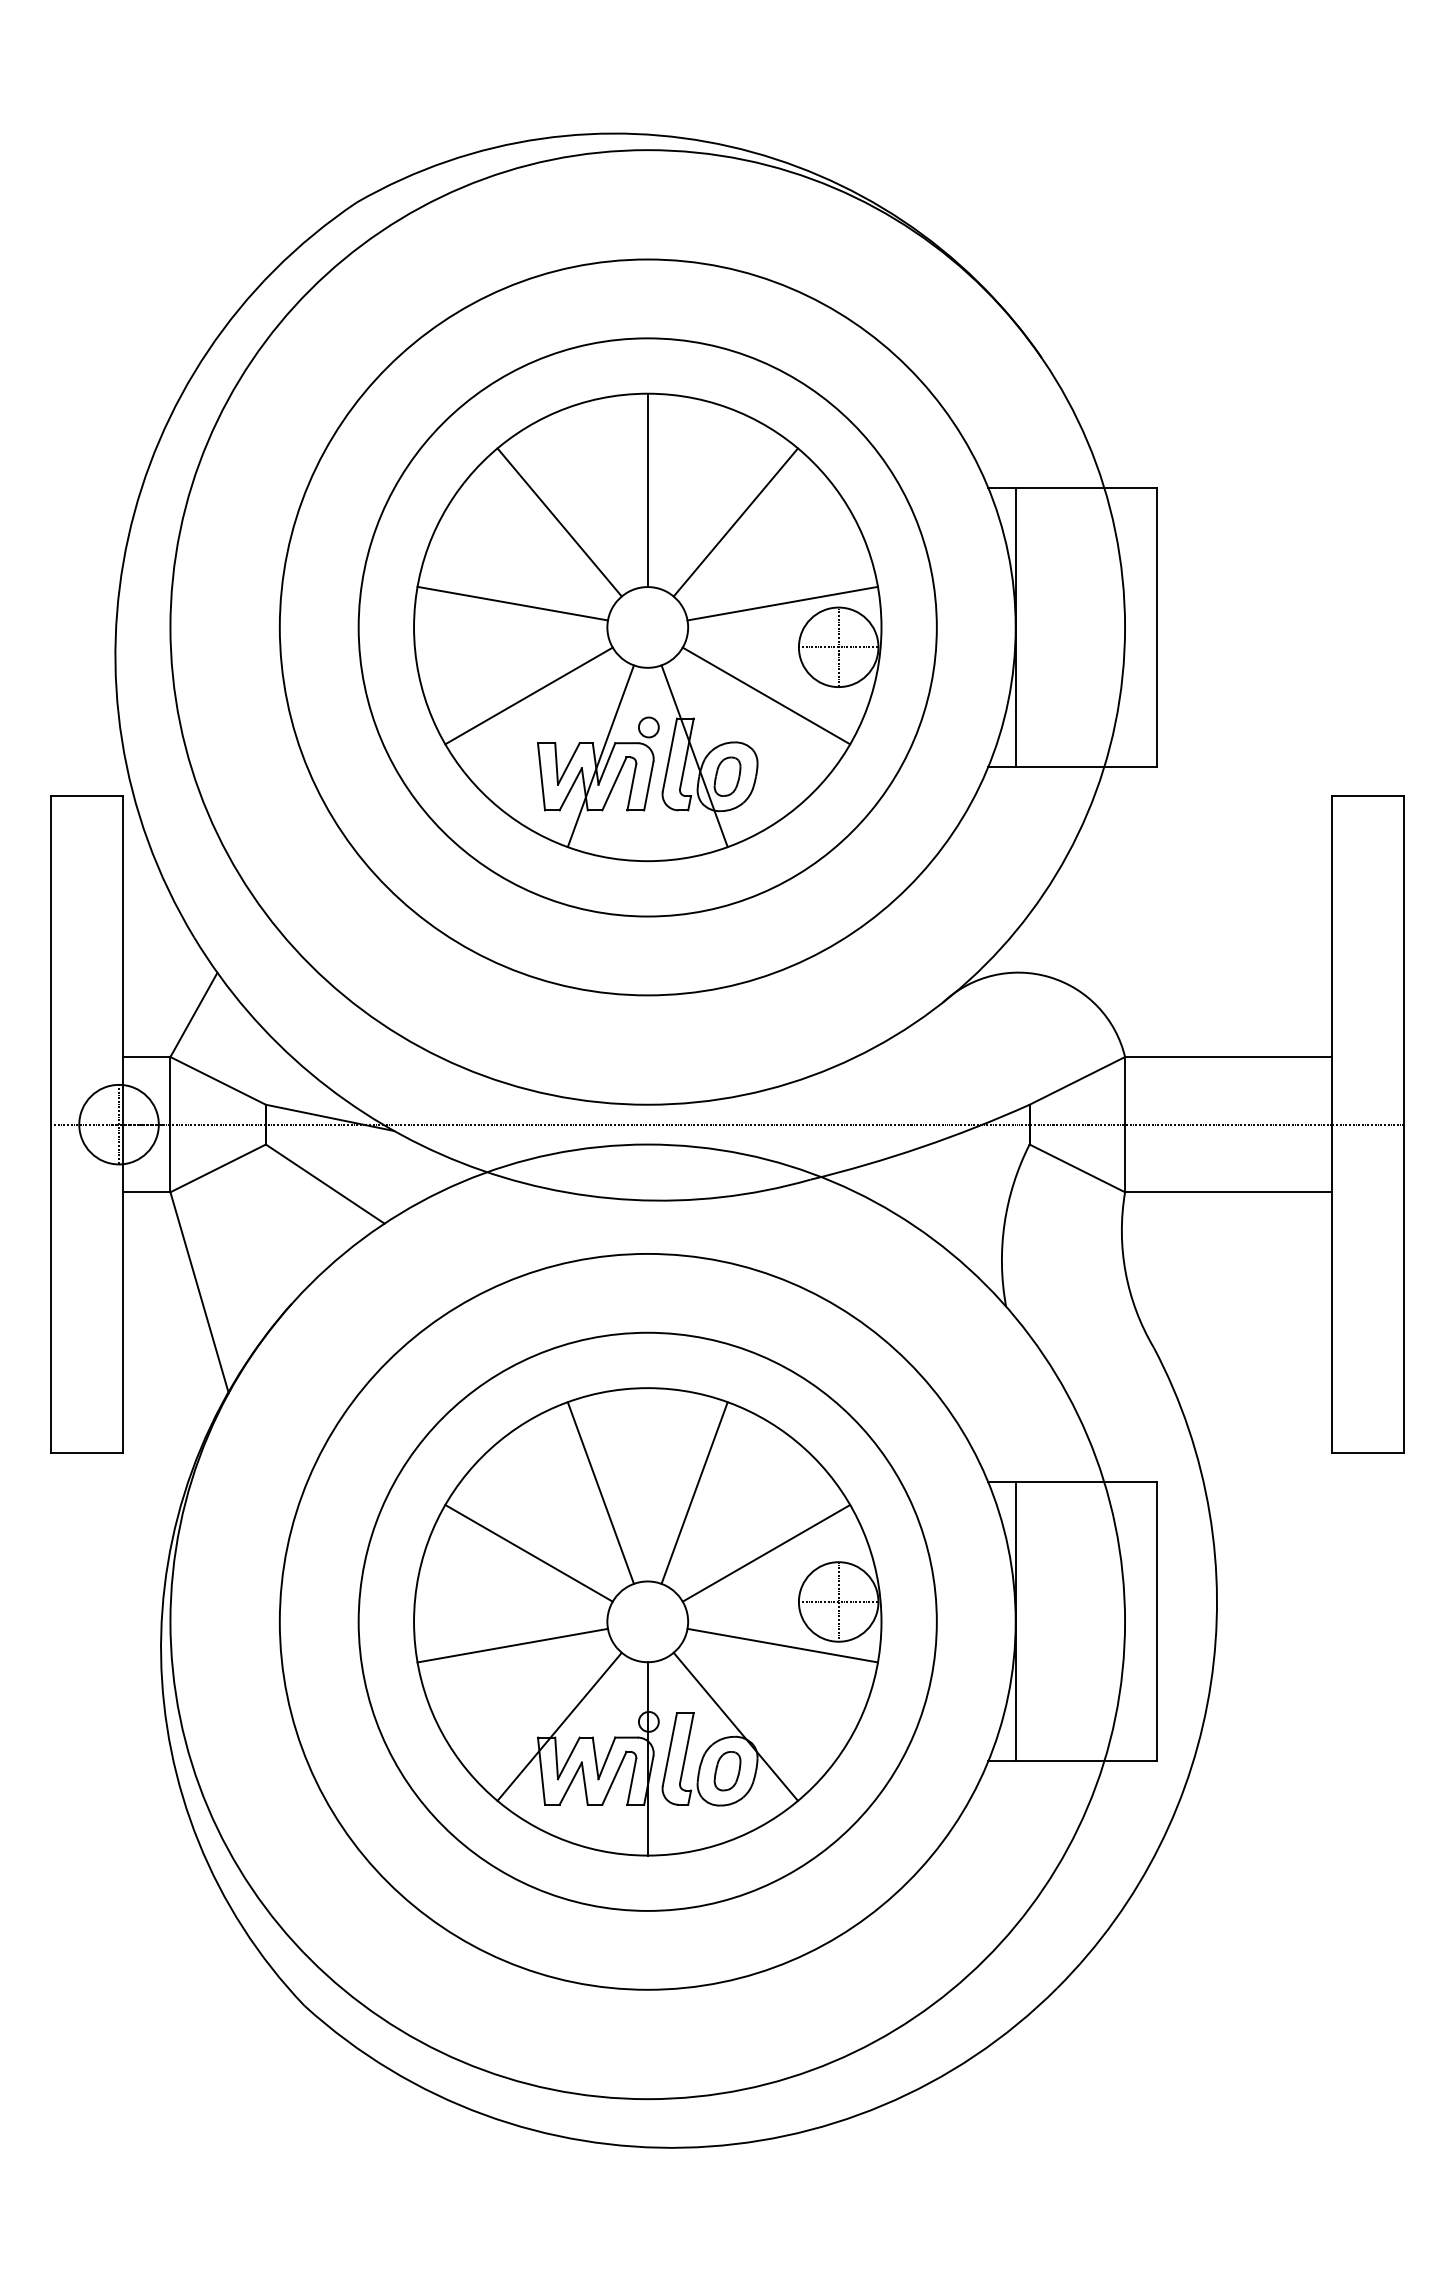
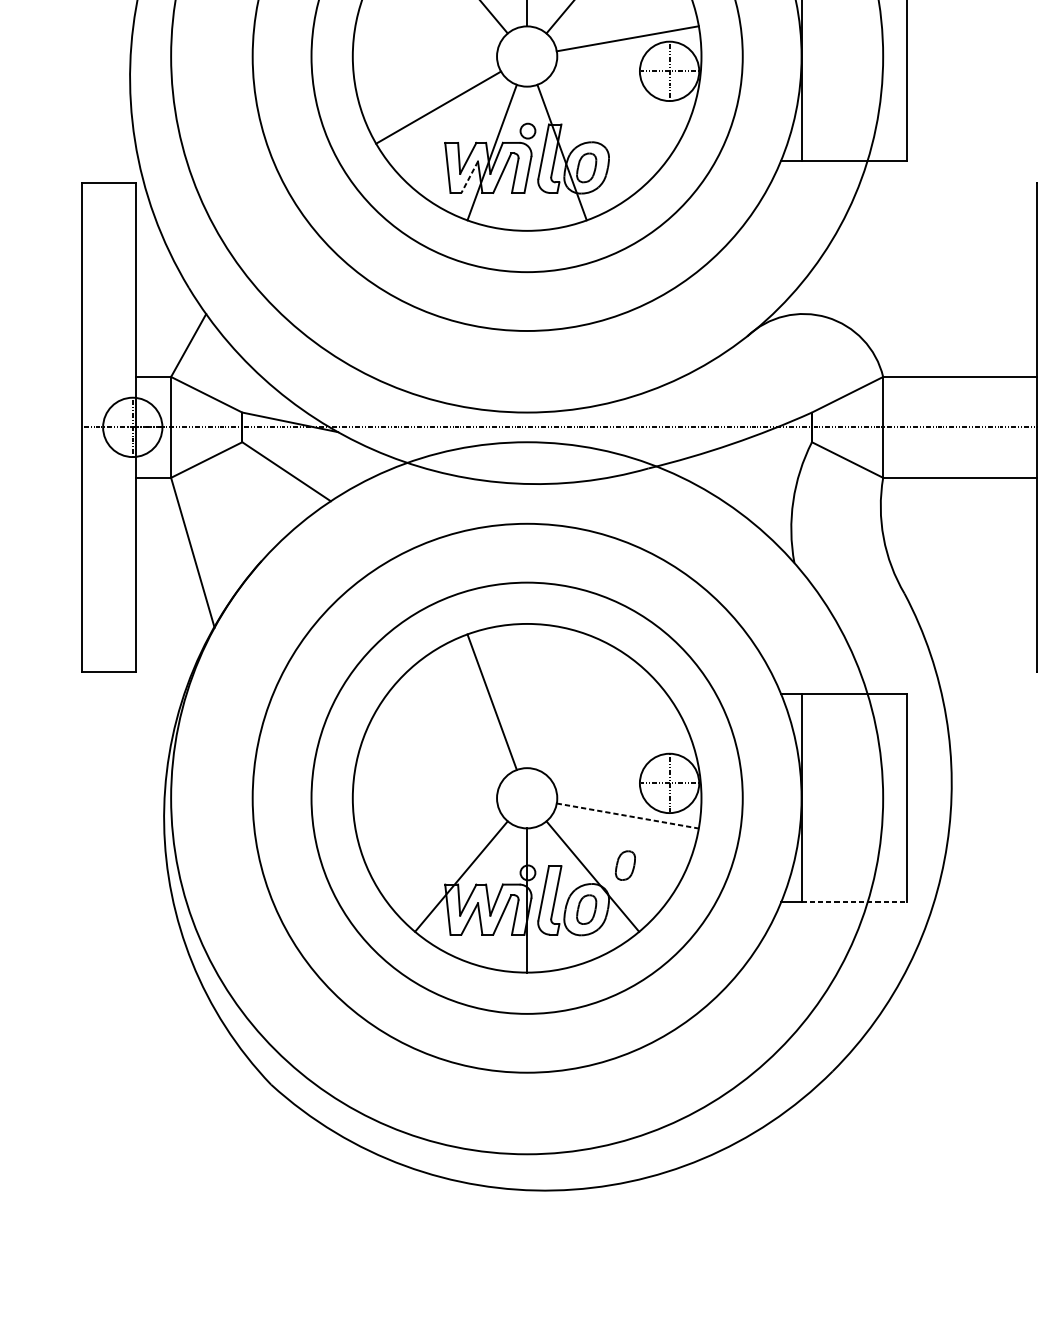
line: (512, 603) -> (426, 38), removed
line: (766, 695) -> (615, 107), removed
line: (570, 789) -> (469, 177), solid -> dashed
line: (694, 1492) -> (562, 701), removed
line: (528, 1553) -> (438, 747), removed
line: (766, 1553) -> (615, 747), removed
line: (512, 1645) -> (426, 815), removed
line: (782, 1645) -> (627, 815), solid -> dashed
part: (779, 1712) -> (625, 865), added
line: (1086, 1761) -> (854, 902), solid -> dashed

